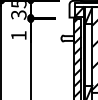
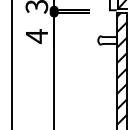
text: (18, 35) -> (36, 36), 1 -> 4

